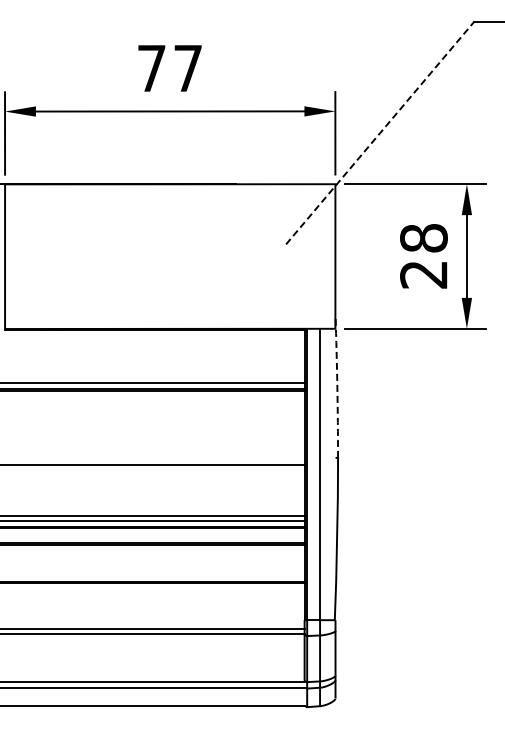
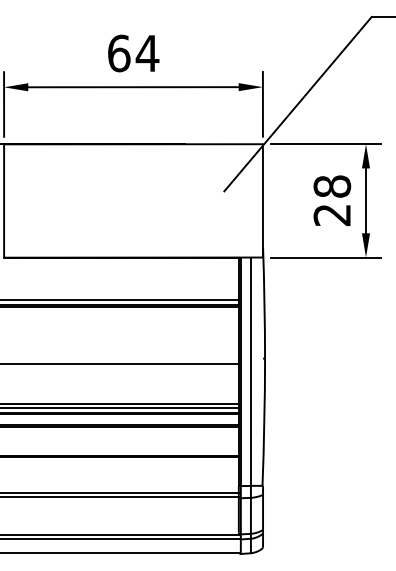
text: (170, 68) -> (133, 53), 77 -> 64
line: (380, 133) -> (298, 104), dashed -> solid
arc: (337, 386) -> (264, 302), dashed -> solid

